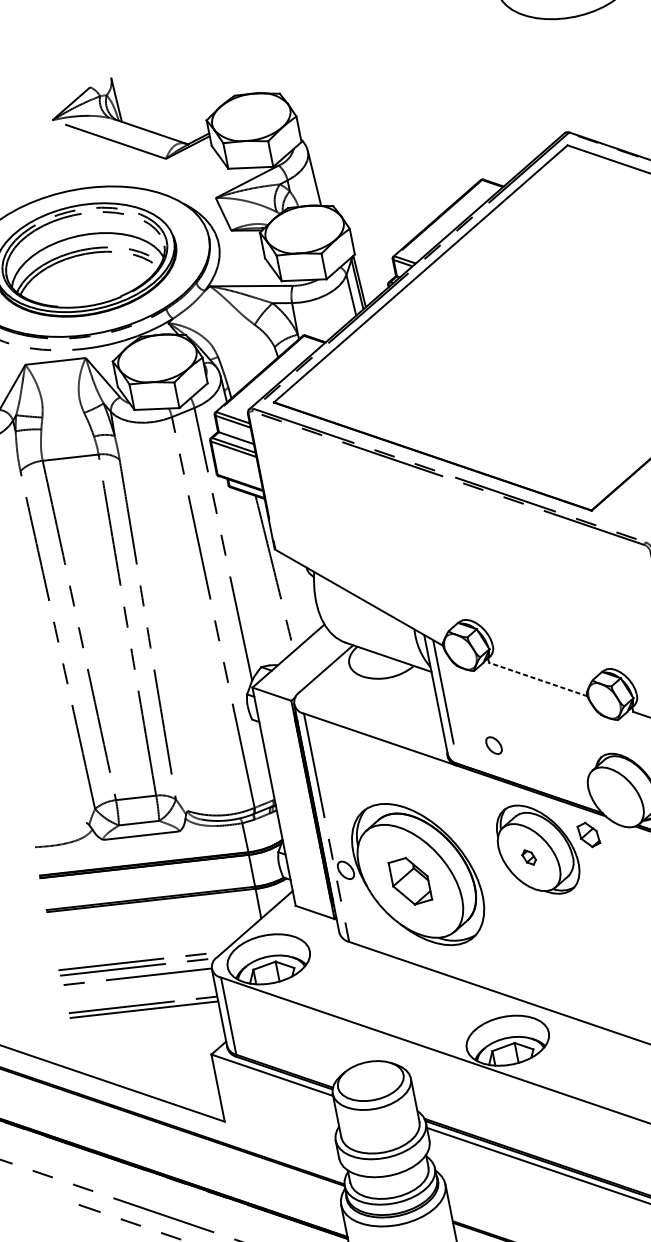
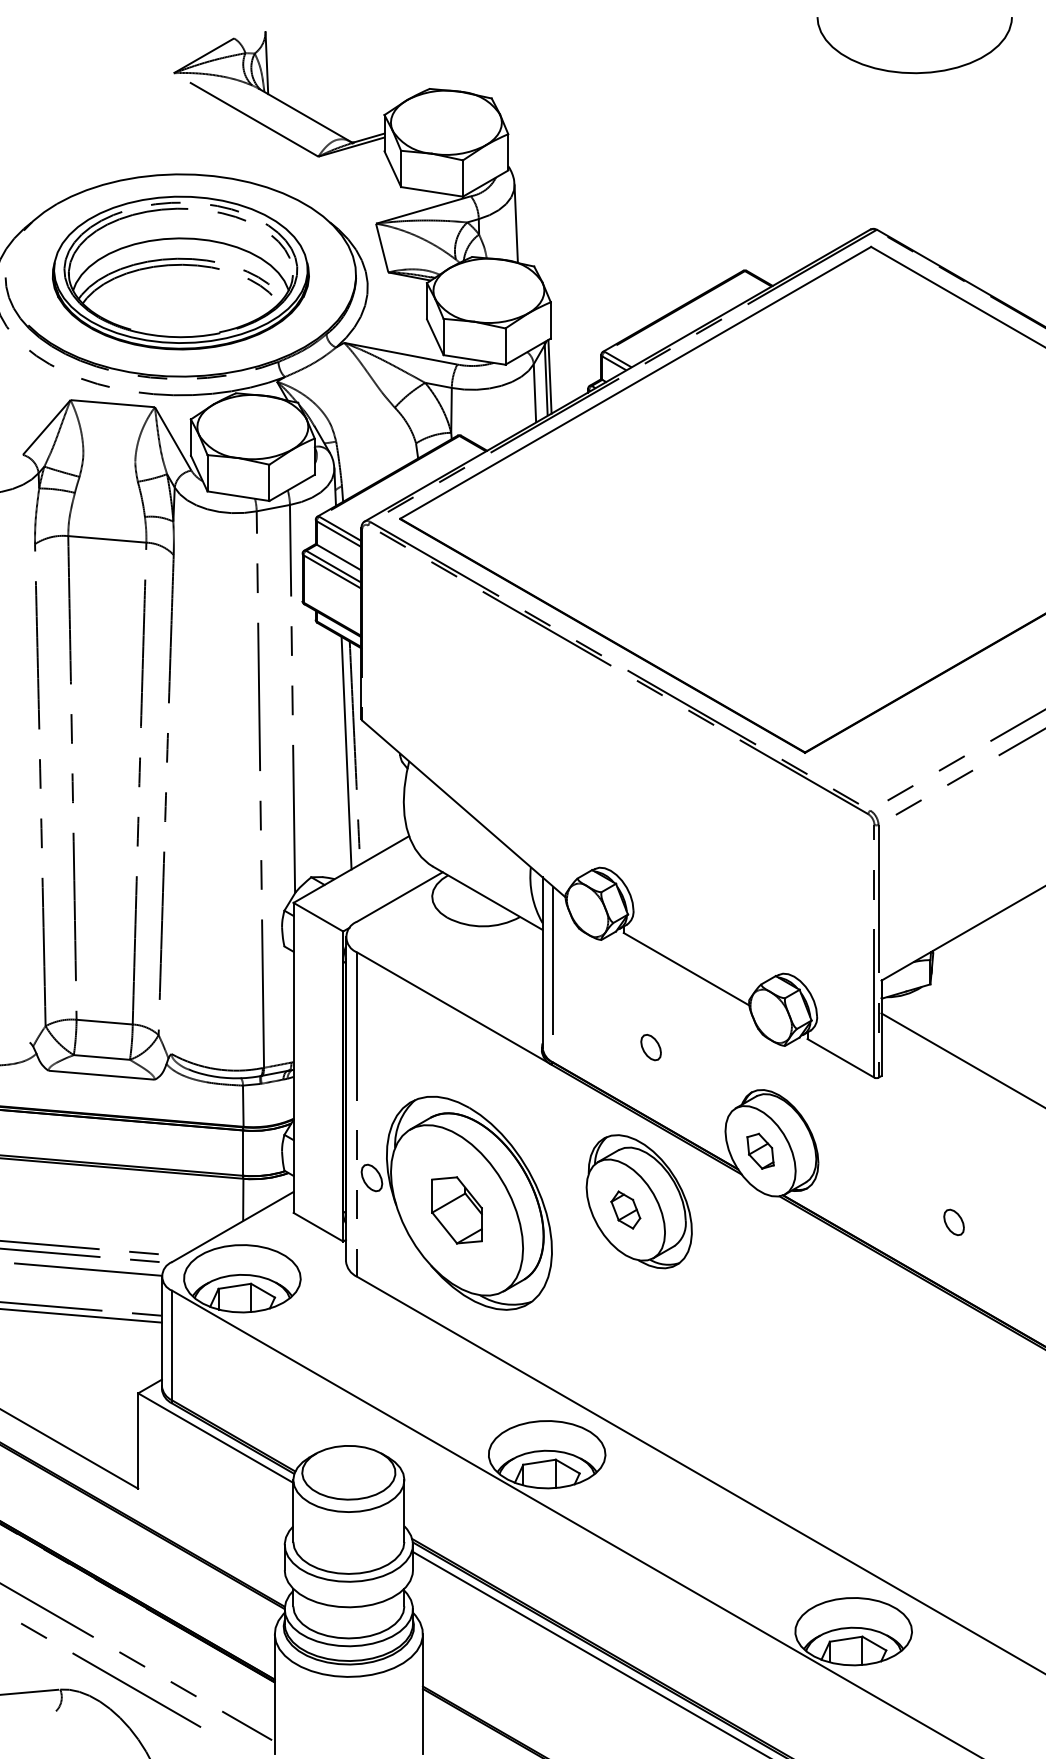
line: (268, 574) -> (346, 752), added
line: (538, 679) -> (686, 969), dashed -> solid
part: (493, 745) -> (650, 1047), moved
part: (588, 834) -> (760, 1150), moved
part: (528, 857) -> (625, 1209), size x1.67

